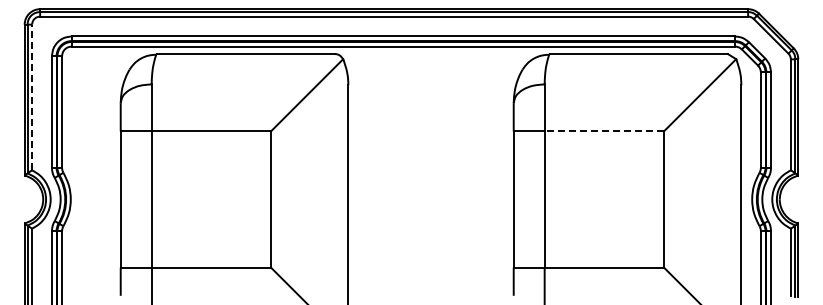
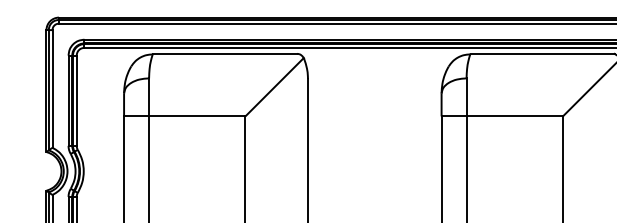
line: (32, 97) -> (52, 88), dashed -> solid
line: (604, 131) -> (514, 116), dashed -> solid

